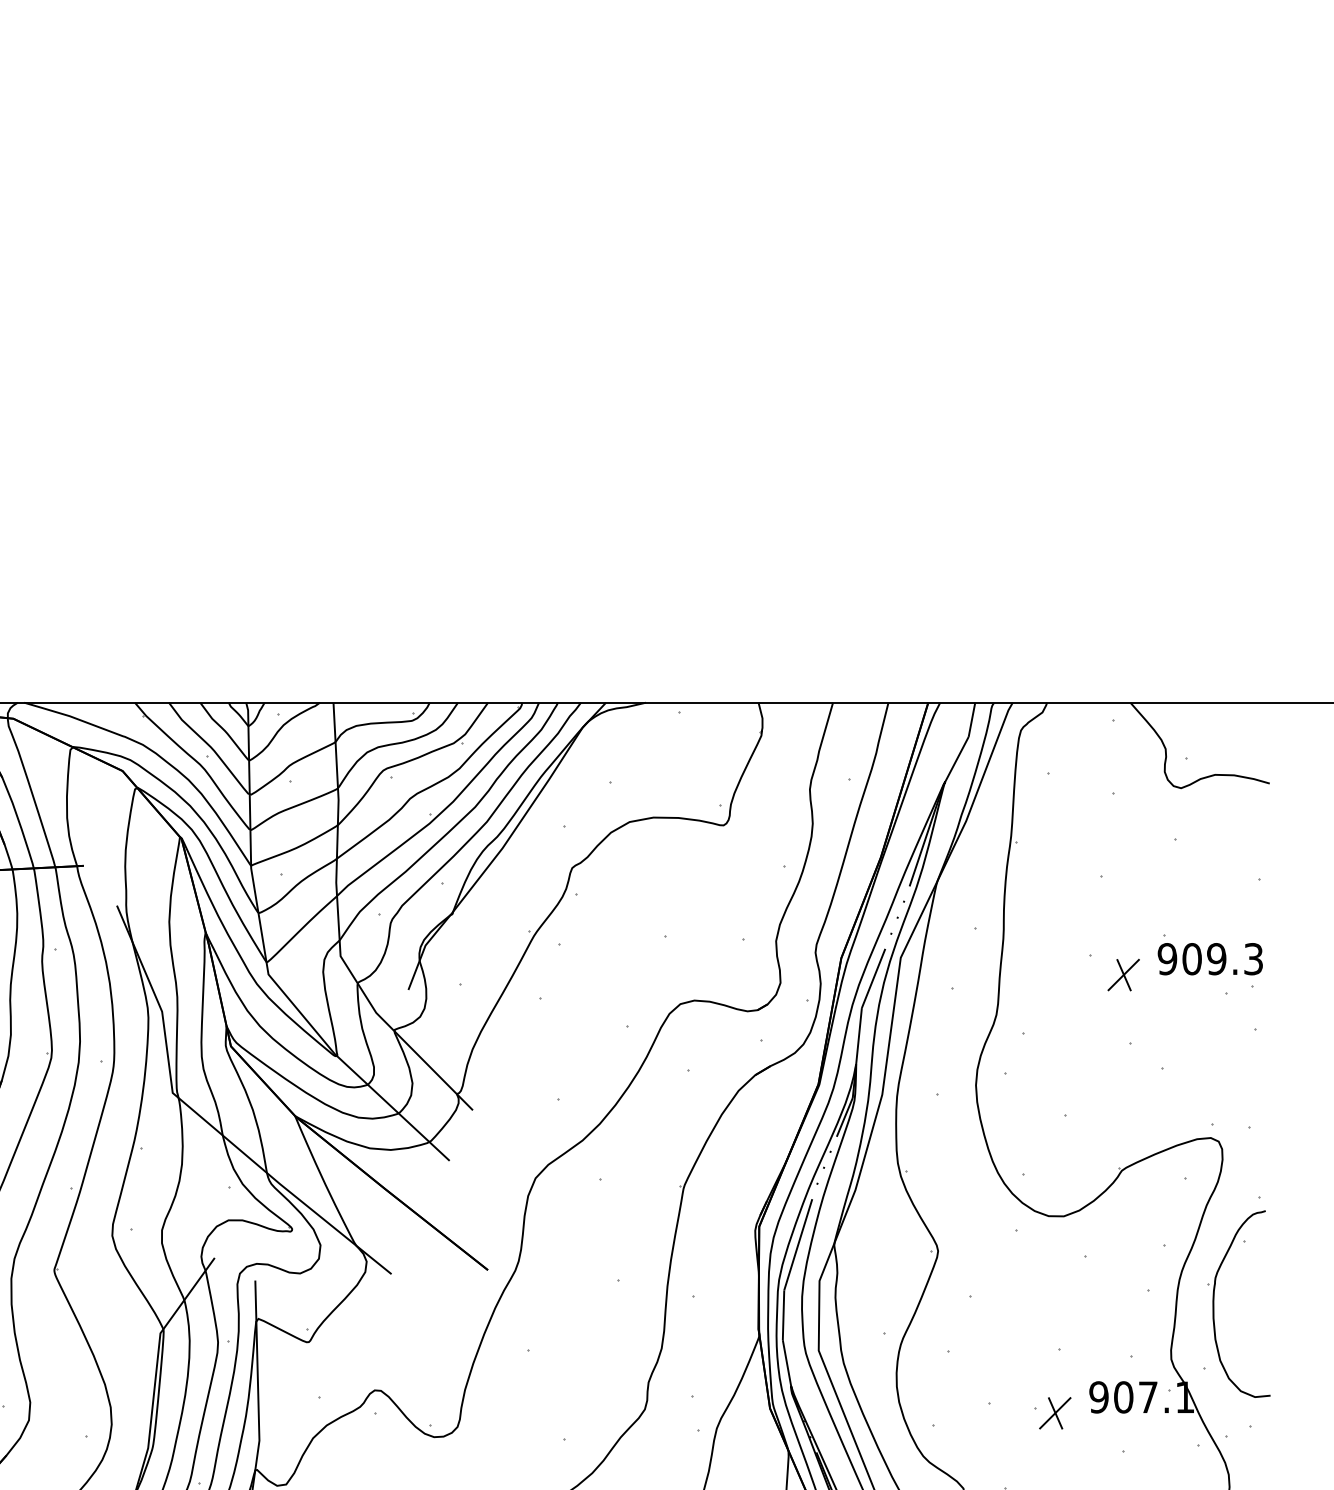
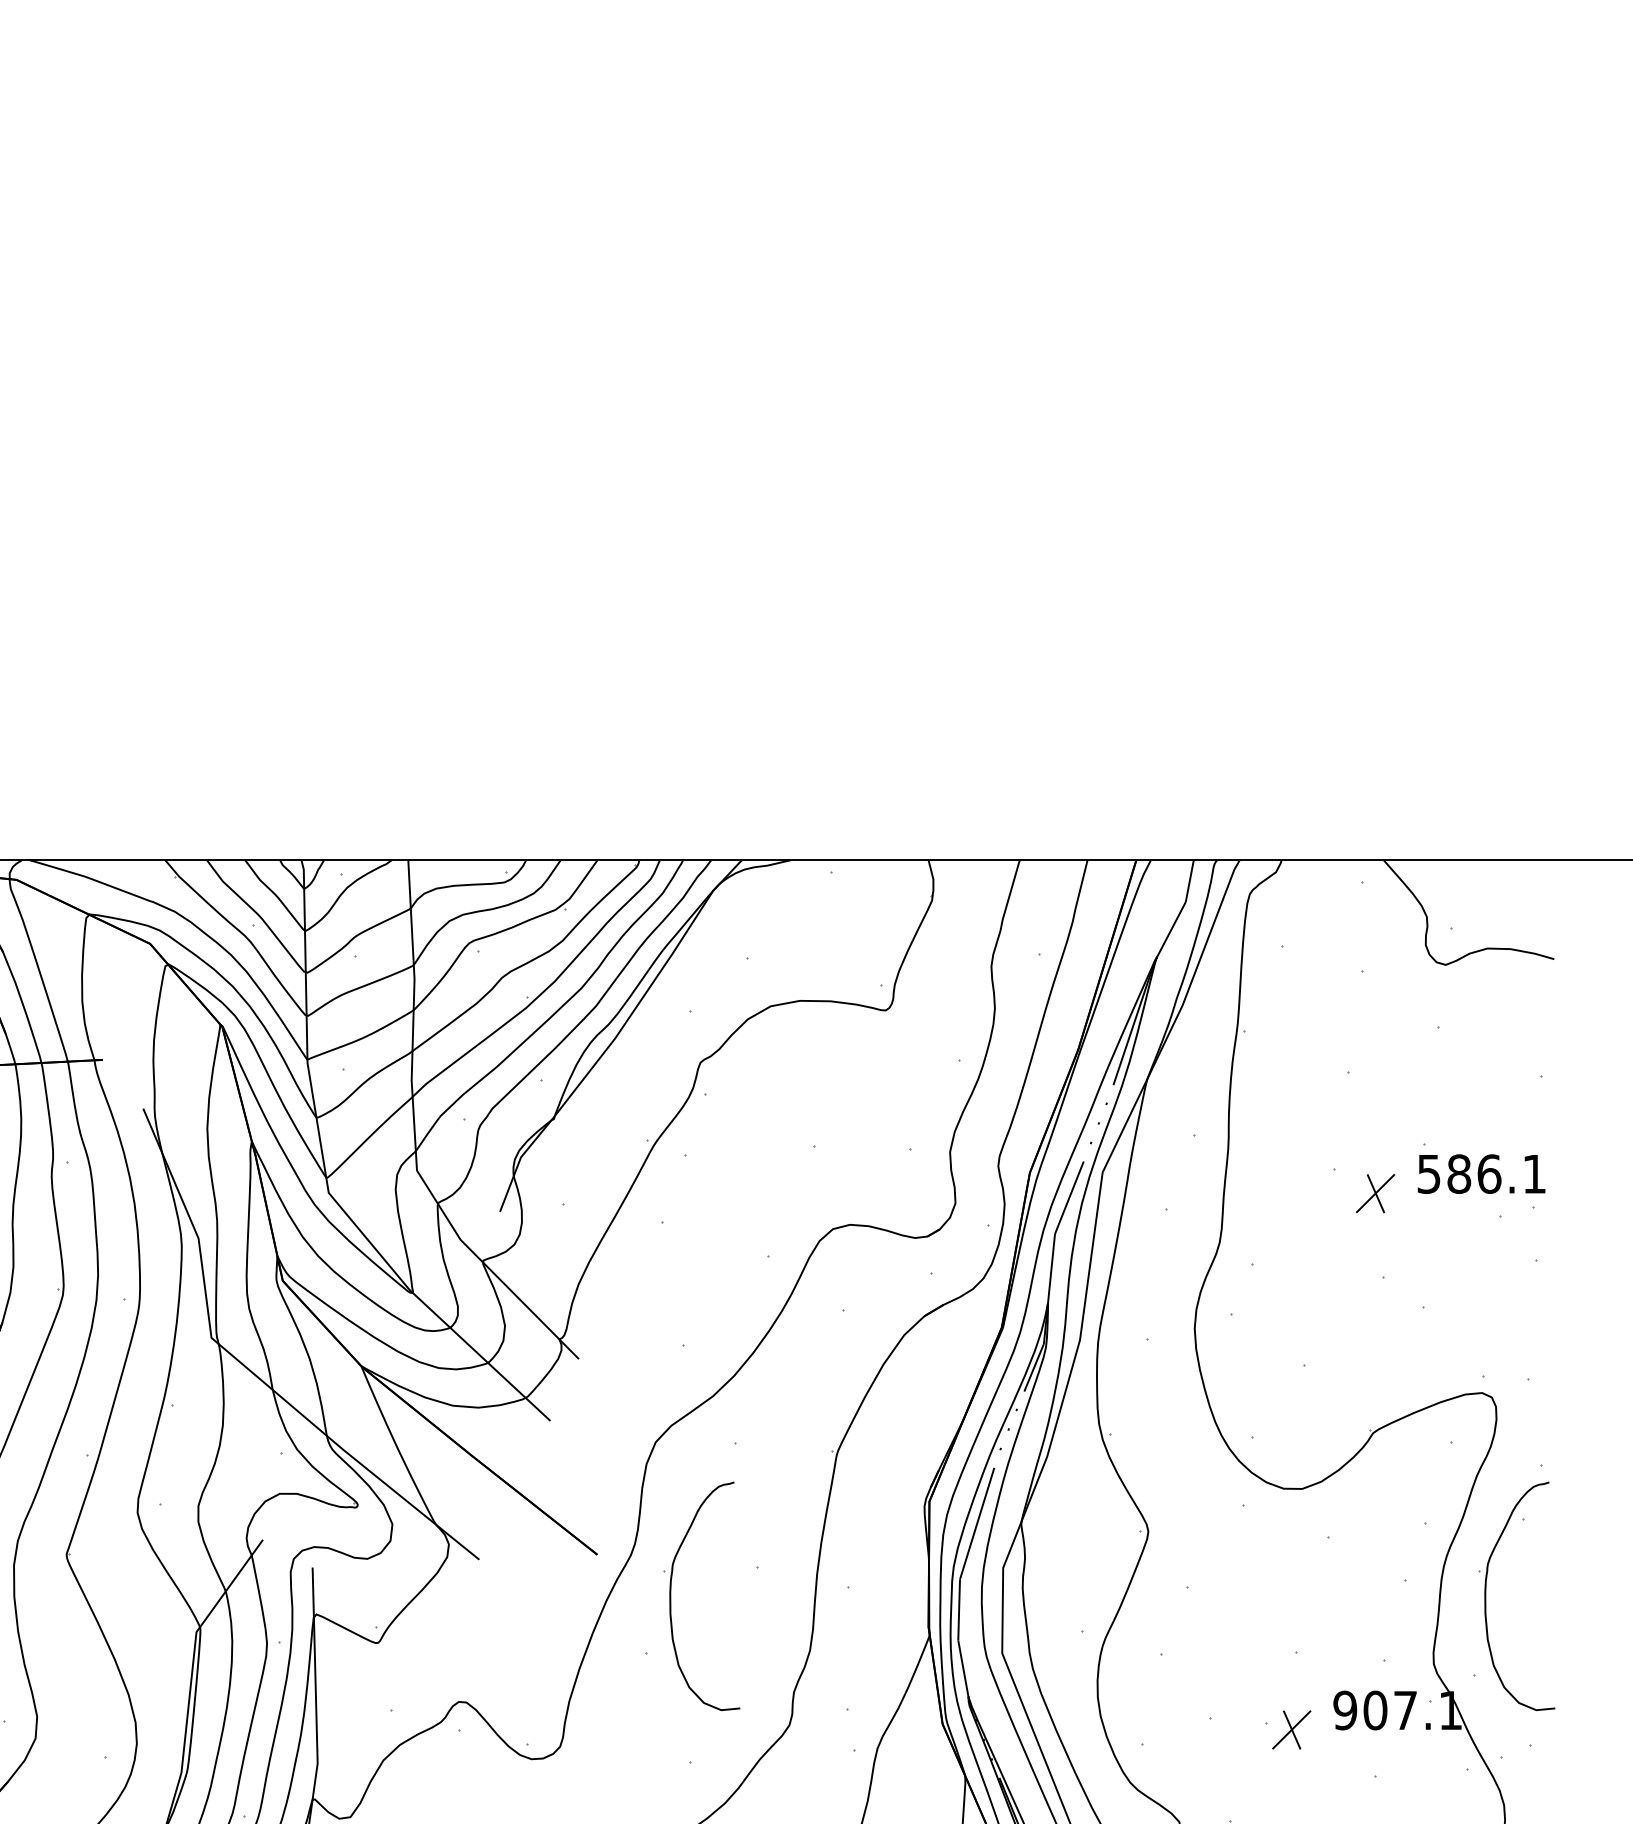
text: (1210, 958) -> (1481, 1173), 909.3 -> 586.1
part: (548, 1304) -> (671, 1596), added

